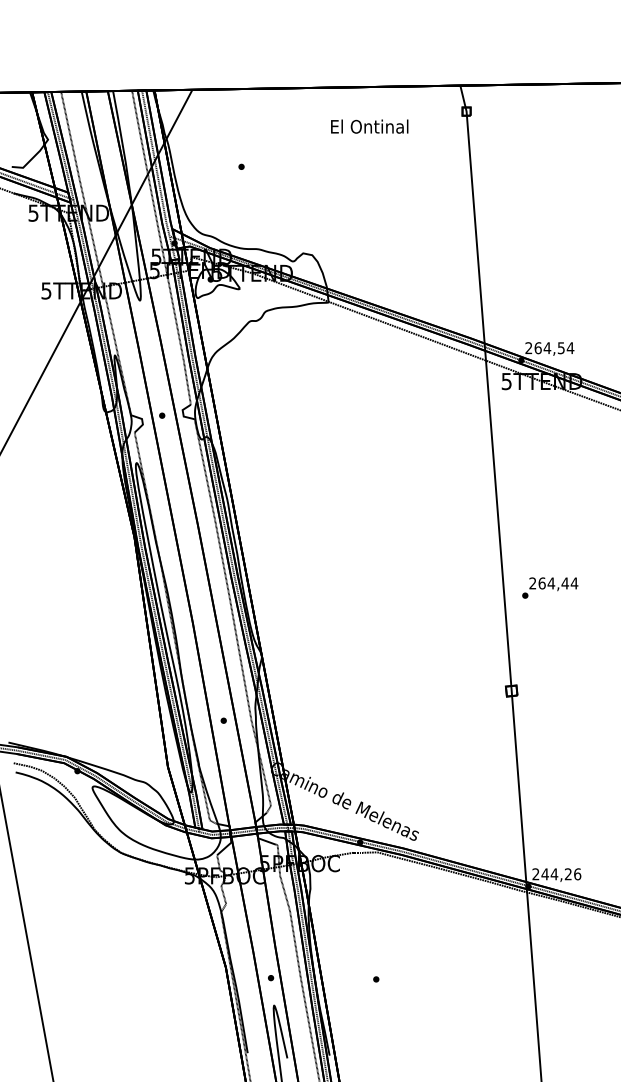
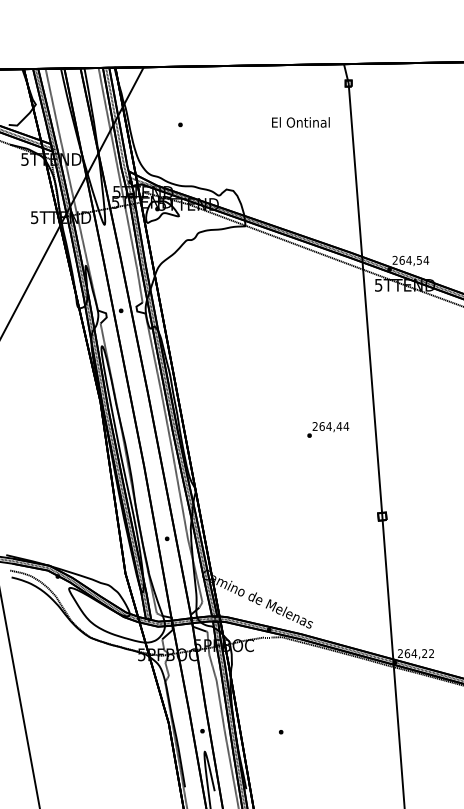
text: (369, 126) -> (300, 122), moved
text: (550, 587) -> (328, 429), moved
text: (561, 874) -> (419, 653), 244,26 -> 264,22

